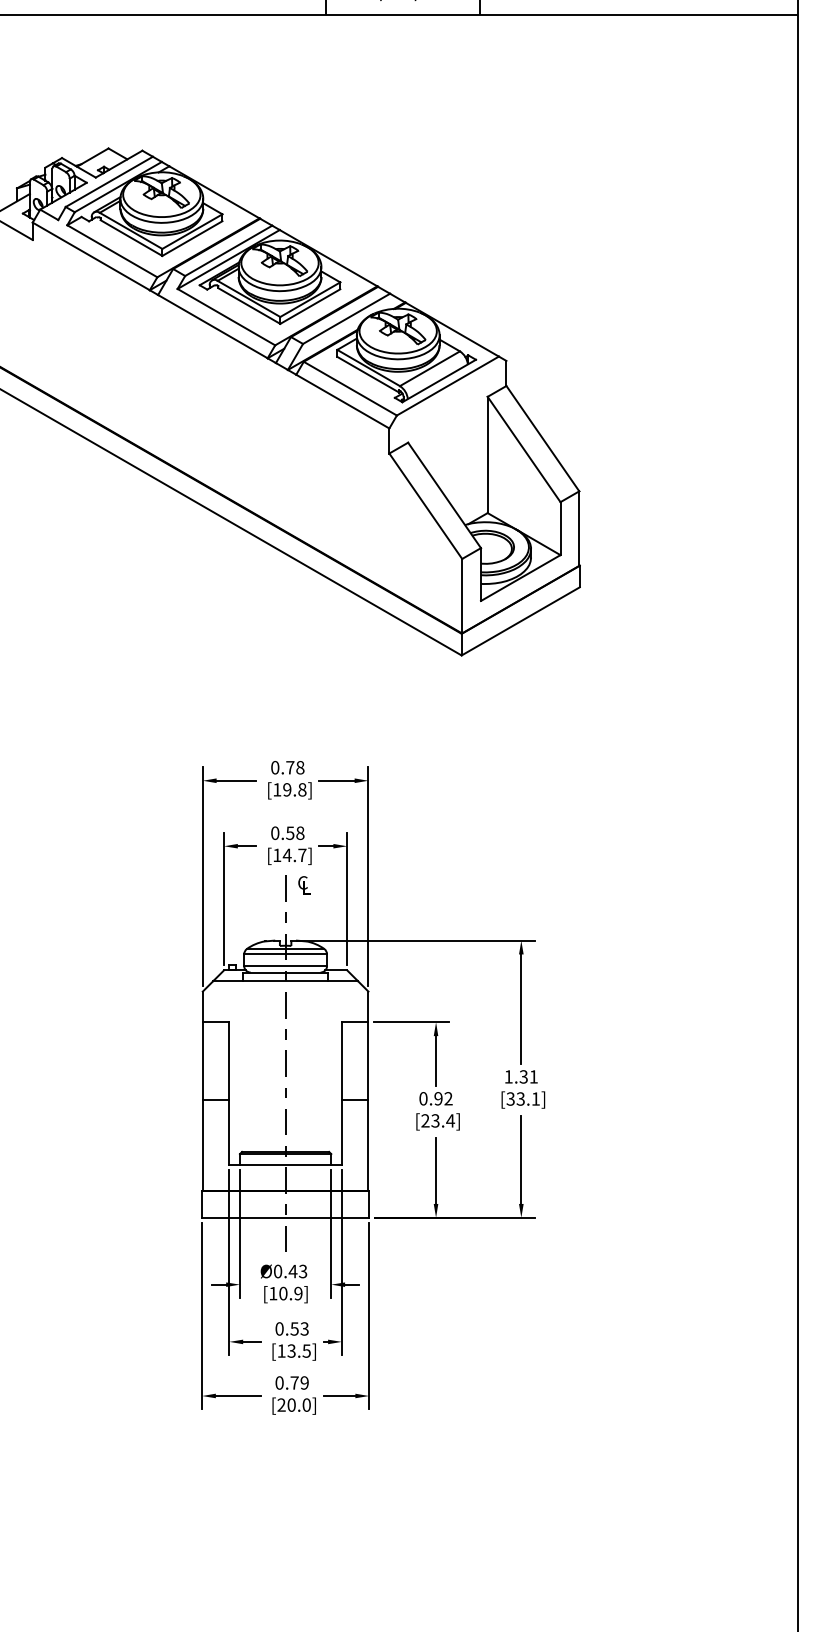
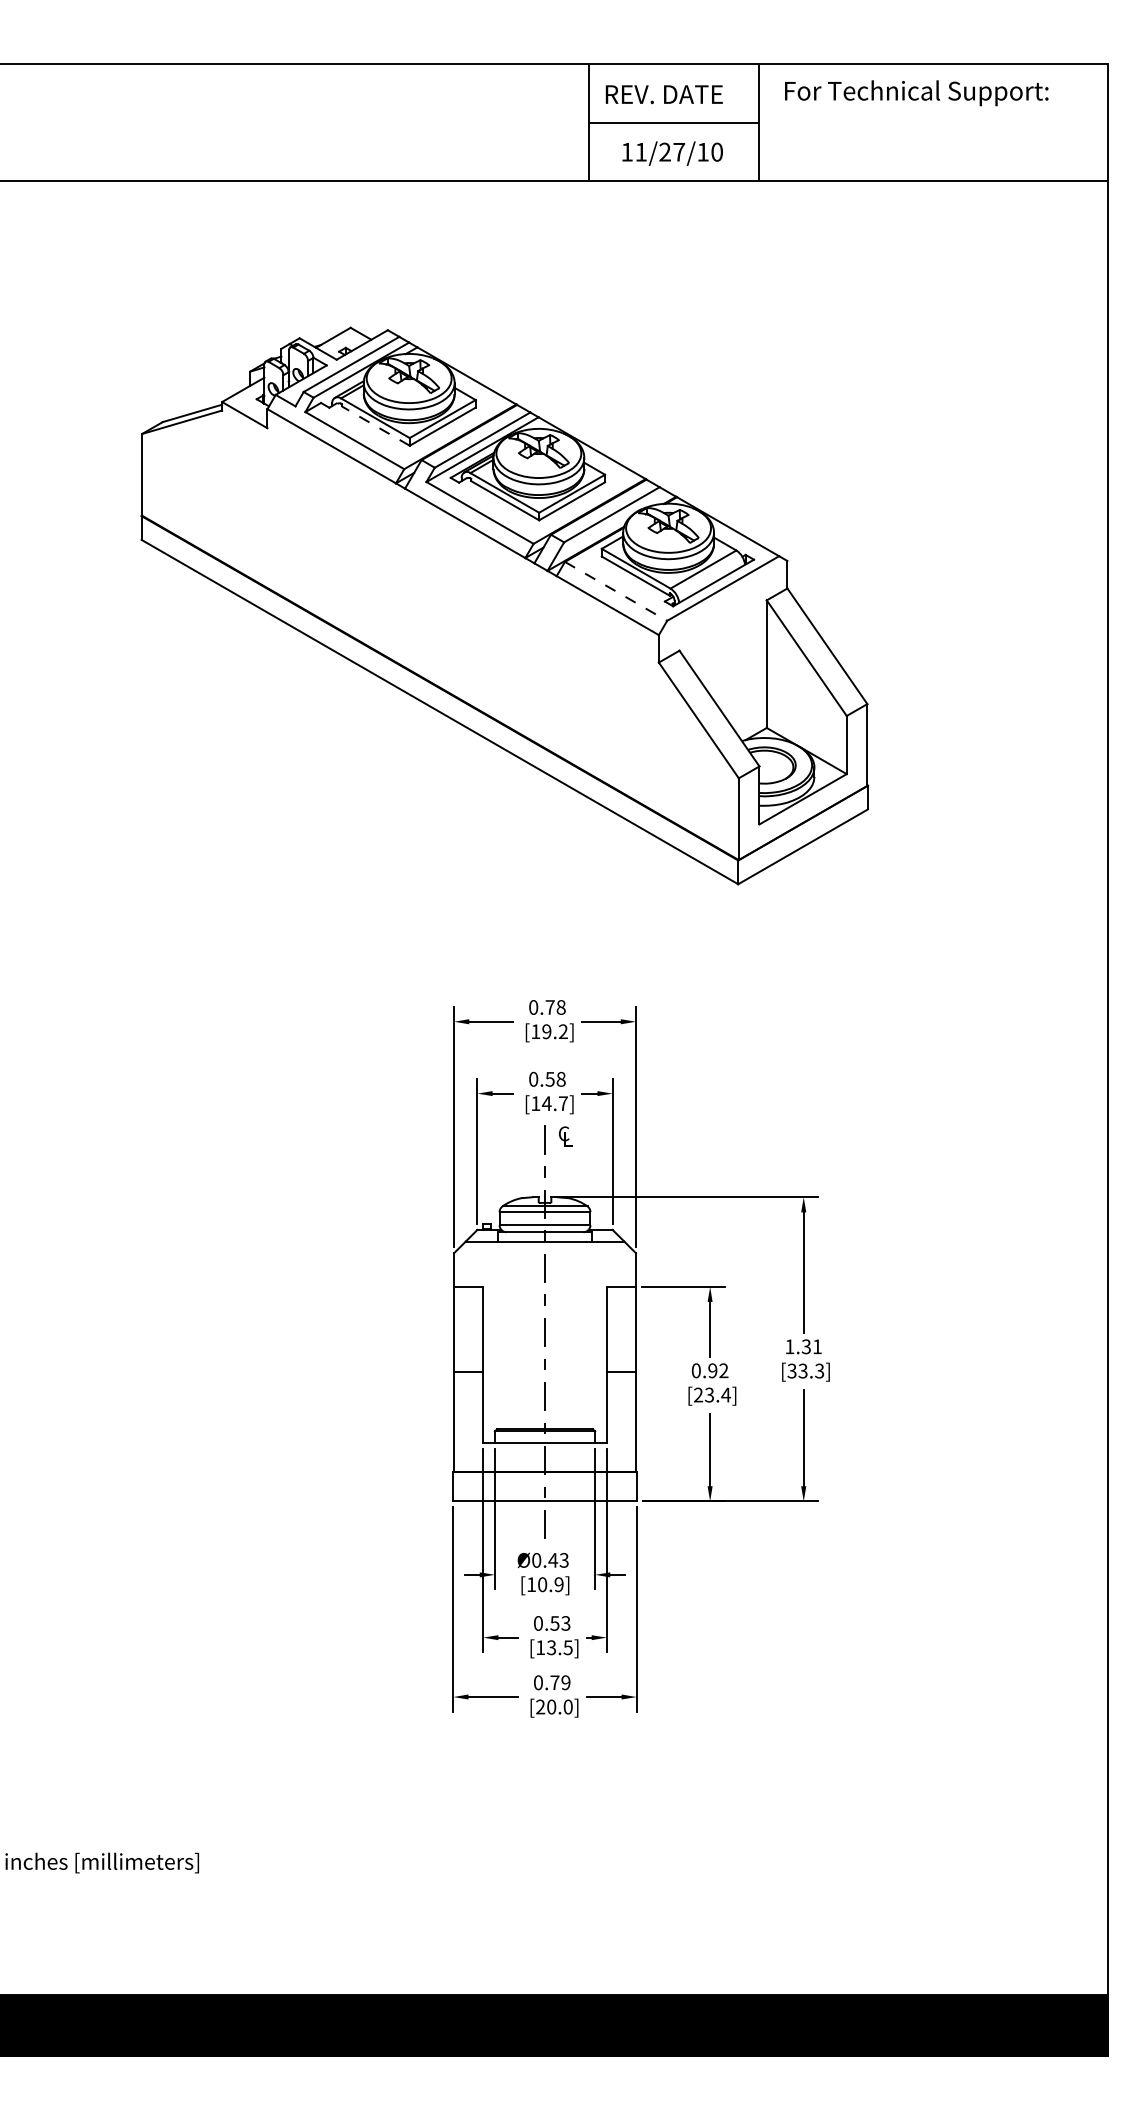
line: (131, 237) -> (375, 425), solid -> dashed
line: (350, 388) -> (616, 591), solid -> dashed
text: (302, 789) -> (563, 1031), [19.8] -> [19.2]
text: (535, 1098) -> (819, 1370), [33.1] -> [33.3]

